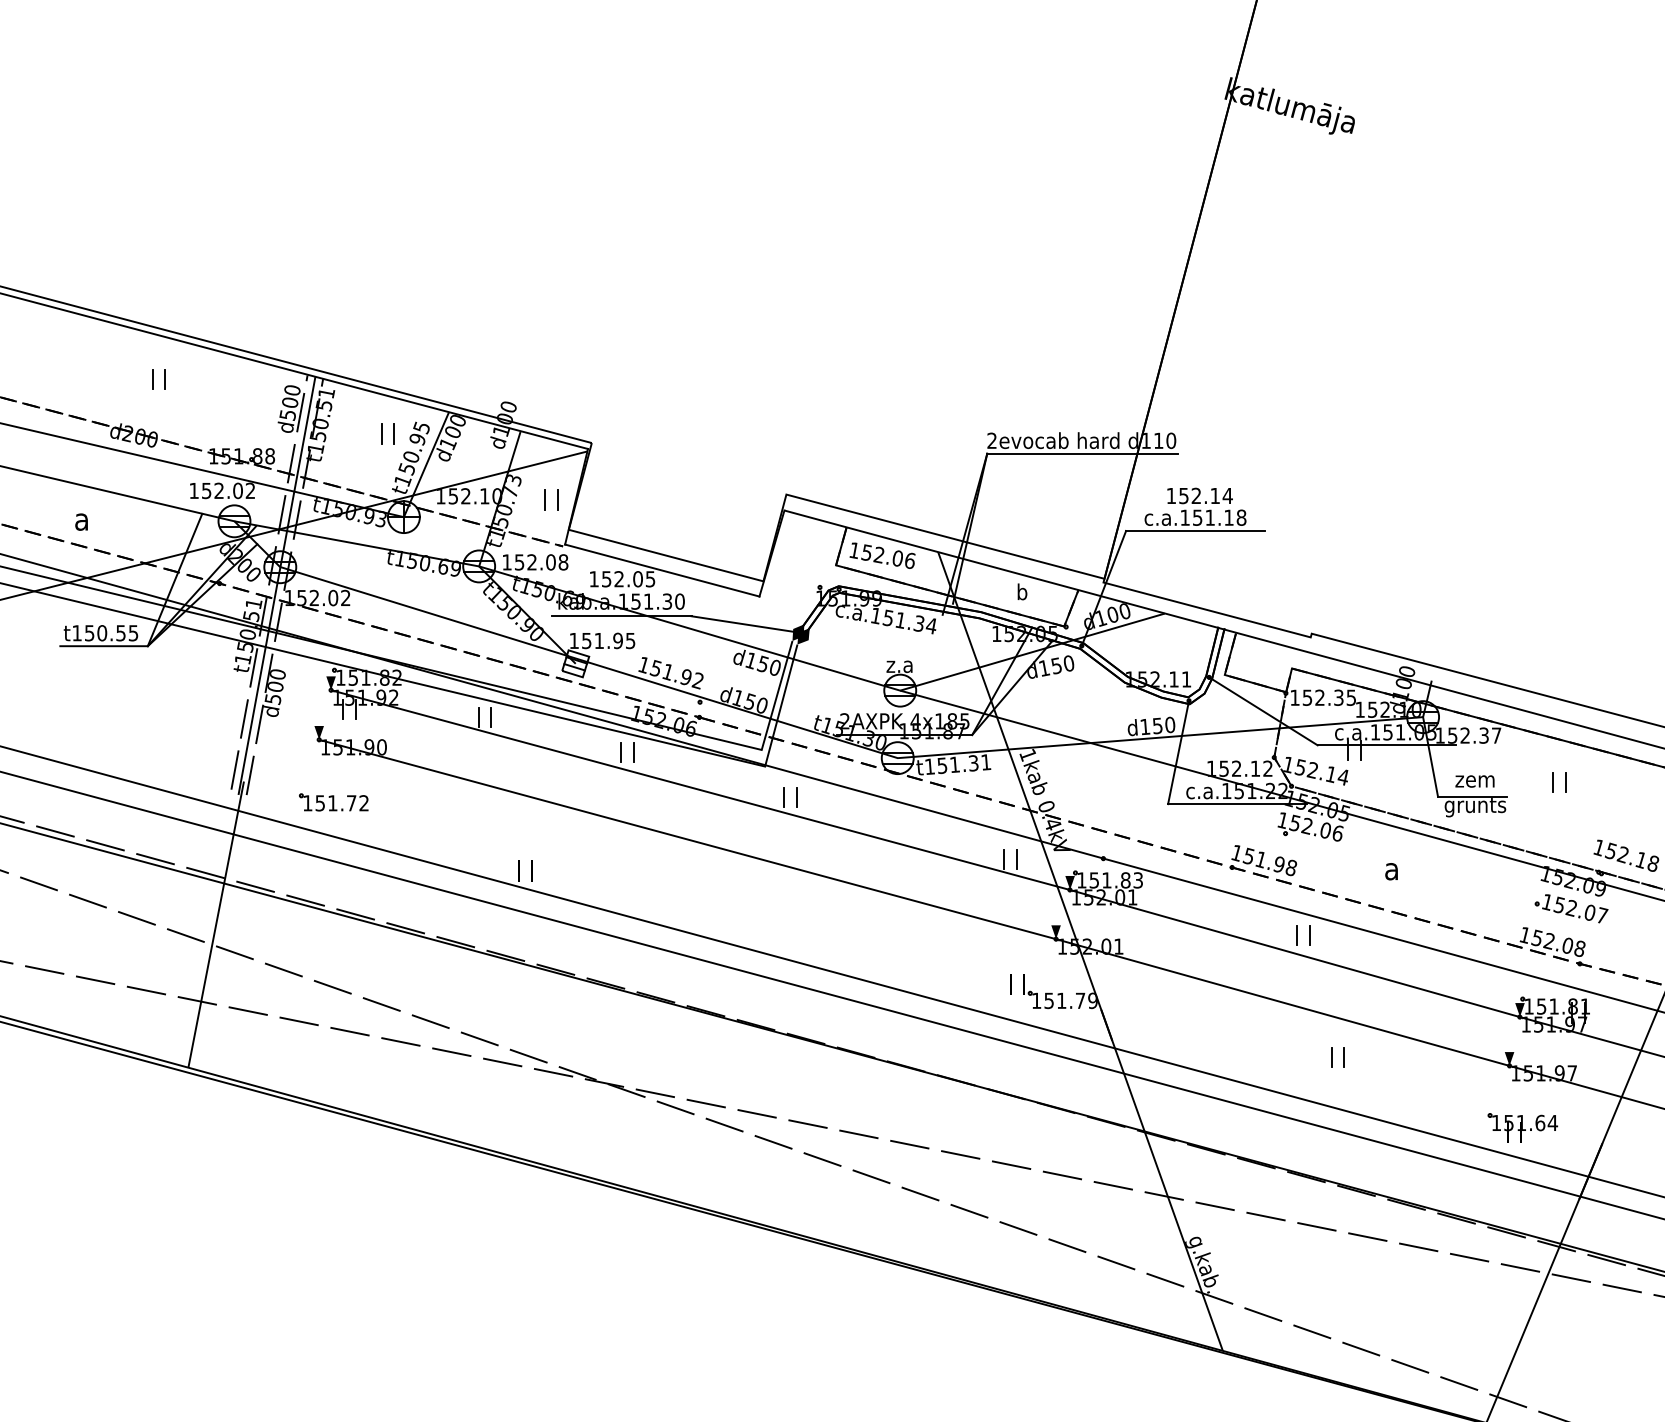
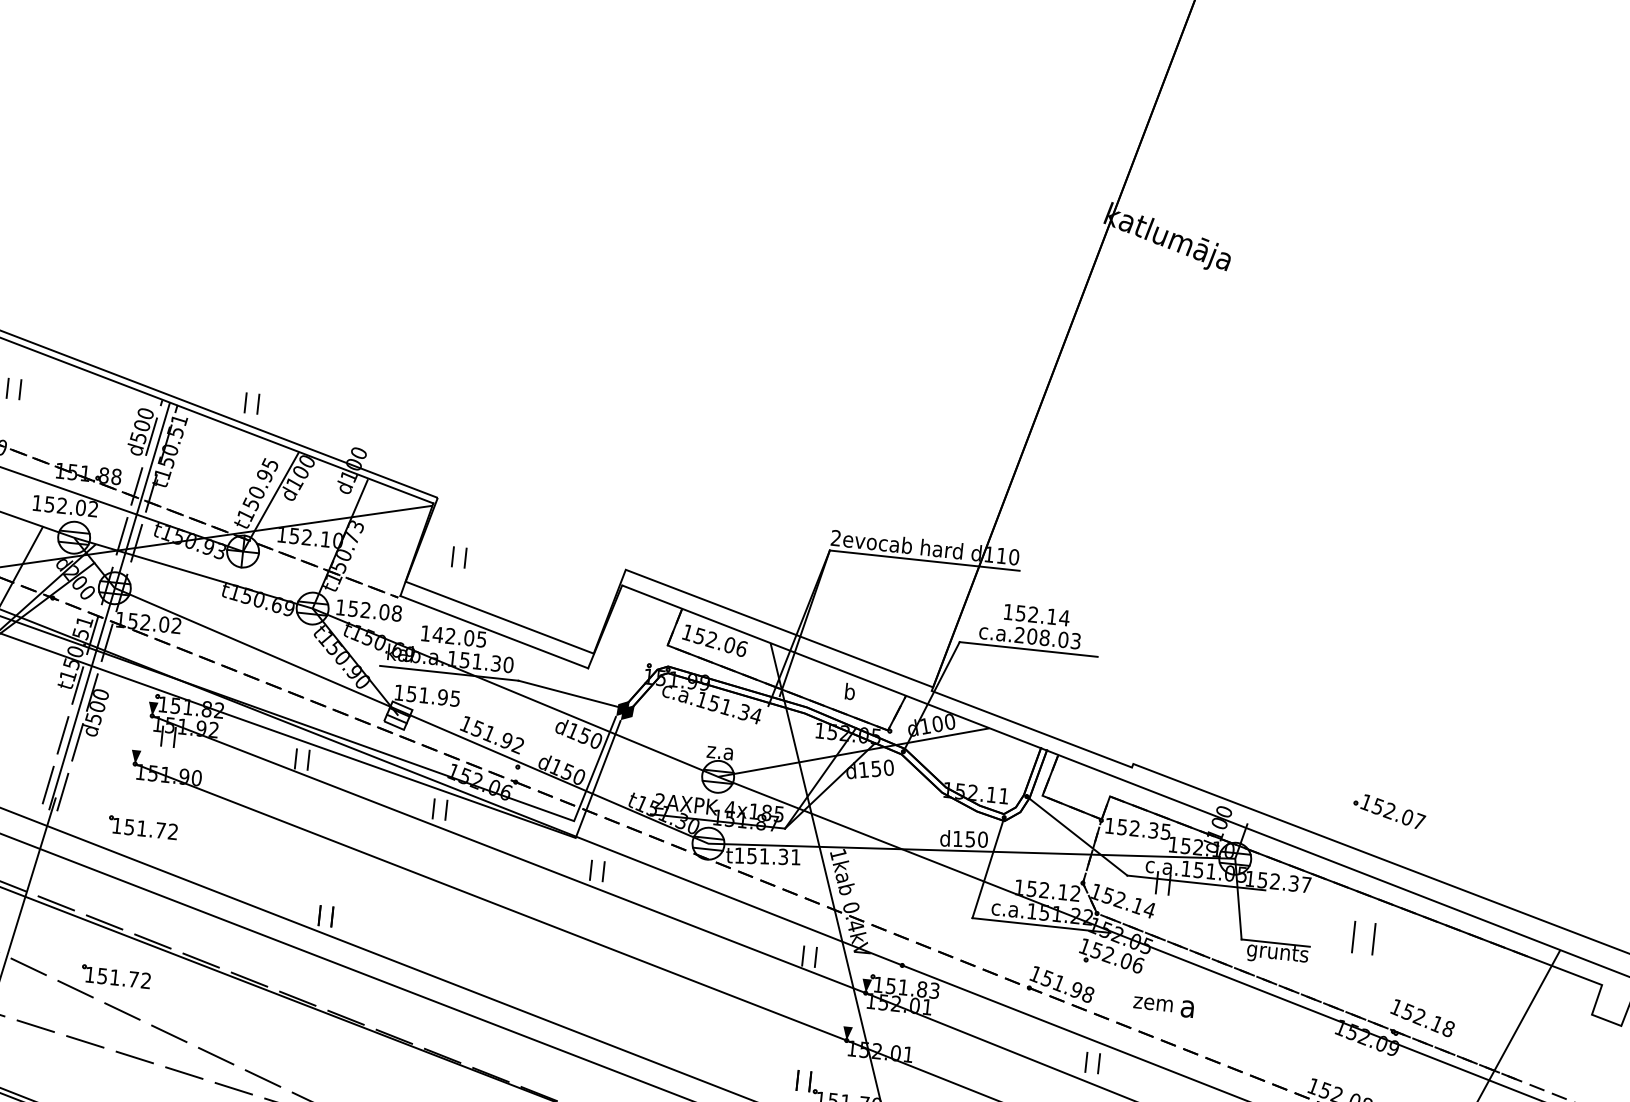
part: (387, 433) -> (251, 403), moved
part: (551, 499) -> (459, 556), moved
text: (1213, 517) -> (1048, 637), c.a.151.18 -> c.a.208.03
text: (606, 579) -> (437, 635), 152.05 -> 142.05
text: (1474, 781) -> (1152, 1004), moved
part: (1559, 782) -> (1363, 938), size x1.6
part: (1571, 908) -> (1389, 811), moved
part: (322, 953) -> (115, 976), added

